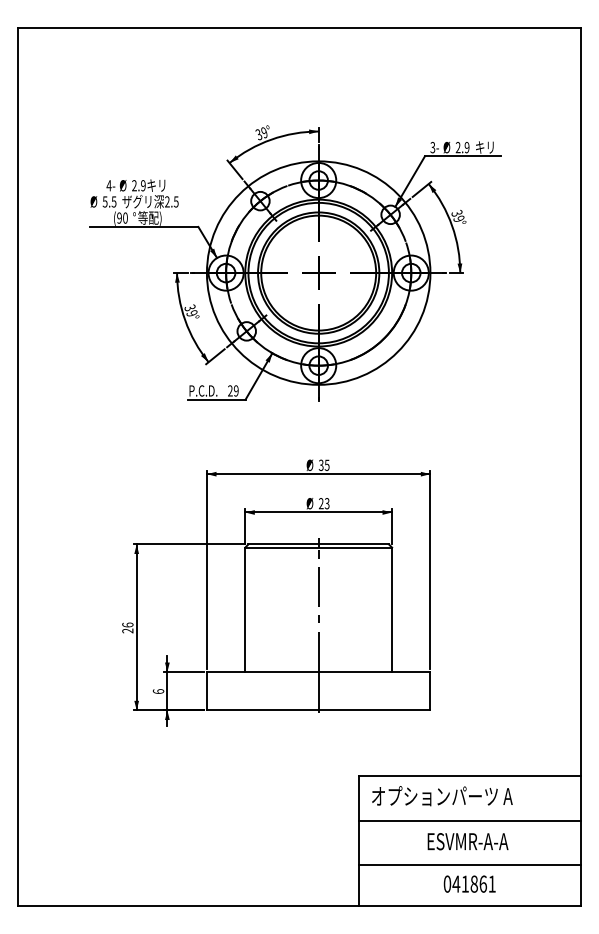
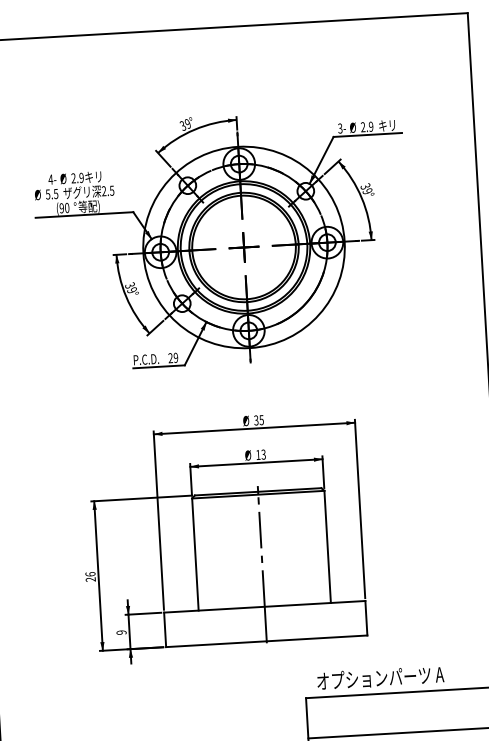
text: (320, 503) -> (257, 454), 23 -> 13
text: (158, 691) -> (121, 632), 6 -> 9
text: (442, 796) -> (380, 678), moved

